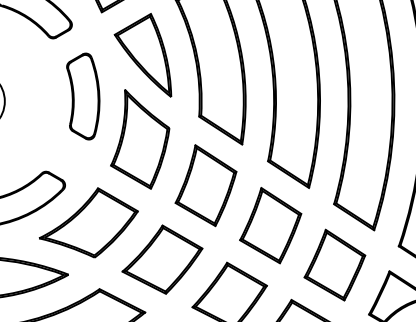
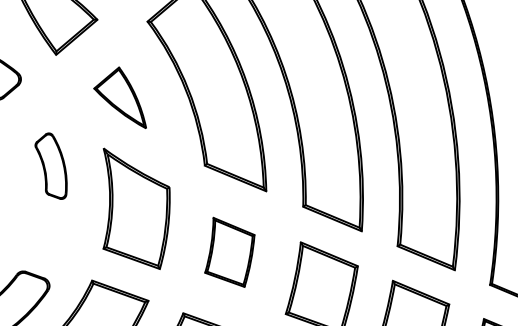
part: (142, 55) -> (118, 100), size x0.6
part: (83, 96) -> (52, 166), size x0.6
part: (205, 185) -> (228, 252), size x0.7

